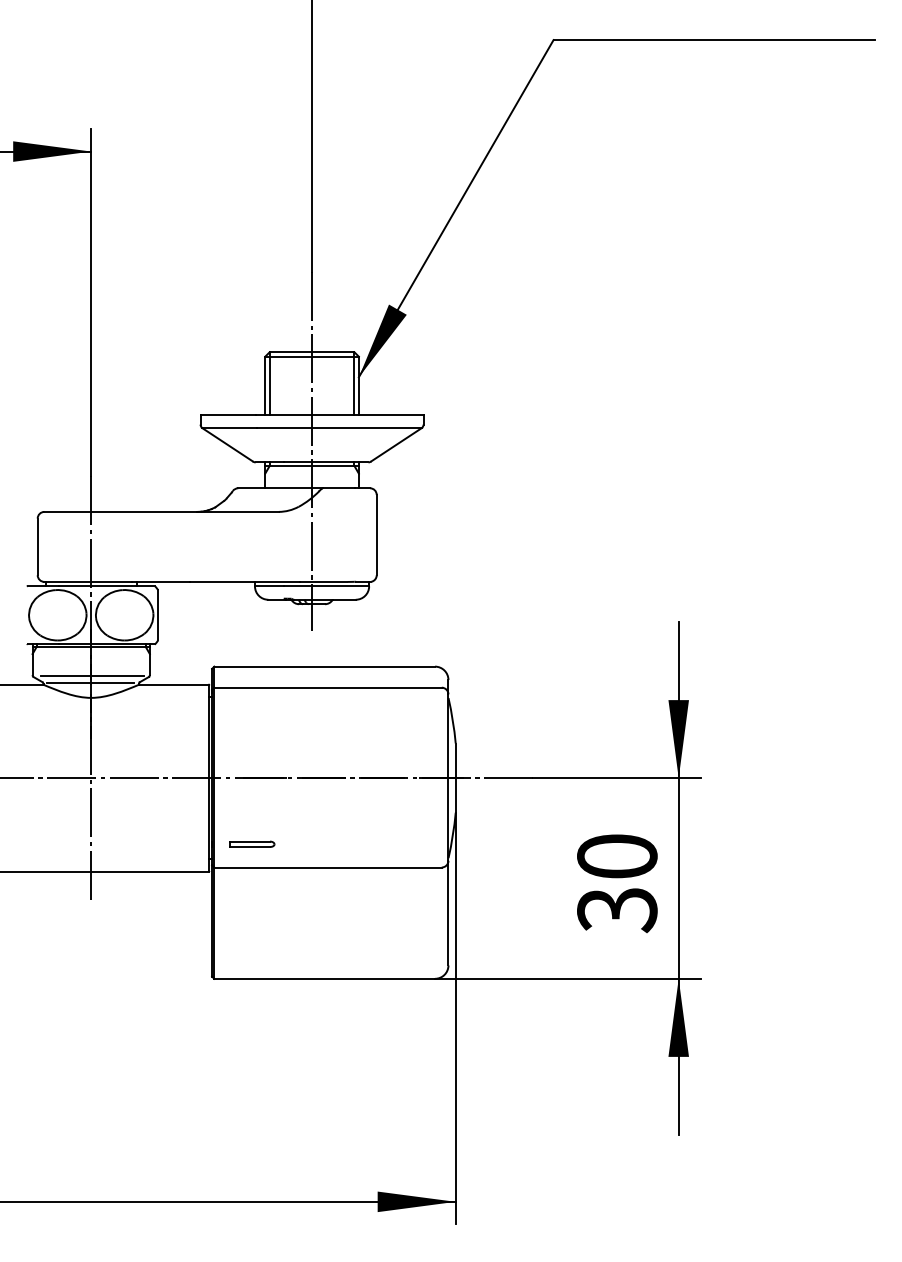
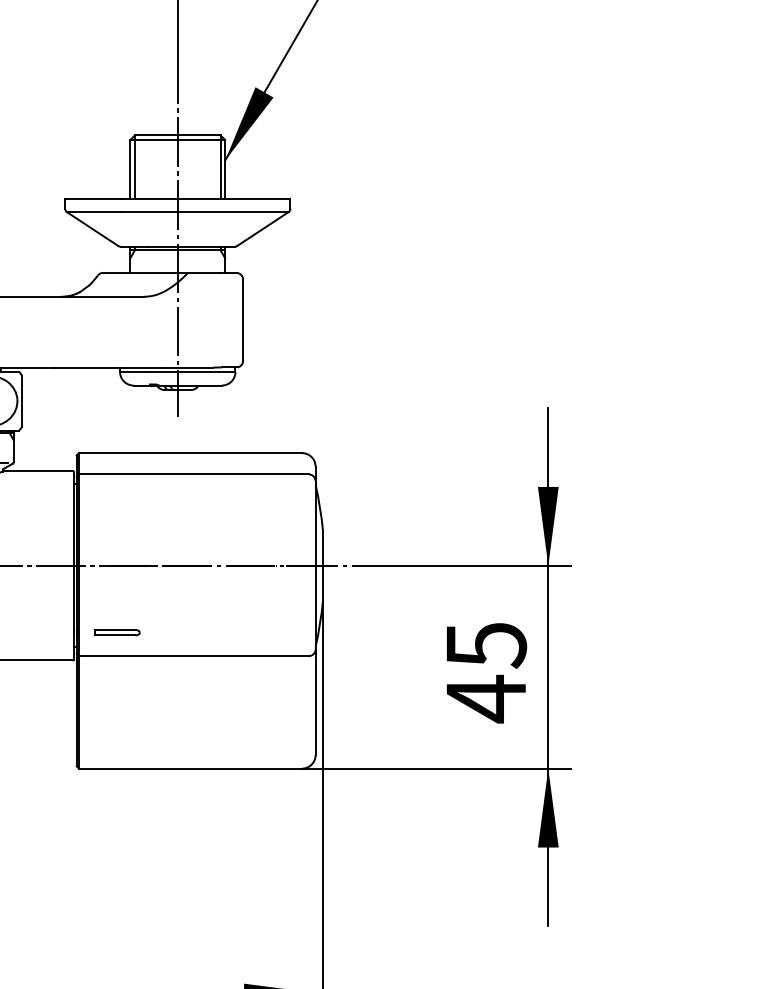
text: (617, 884) -> (486, 673), 30 -> 45

